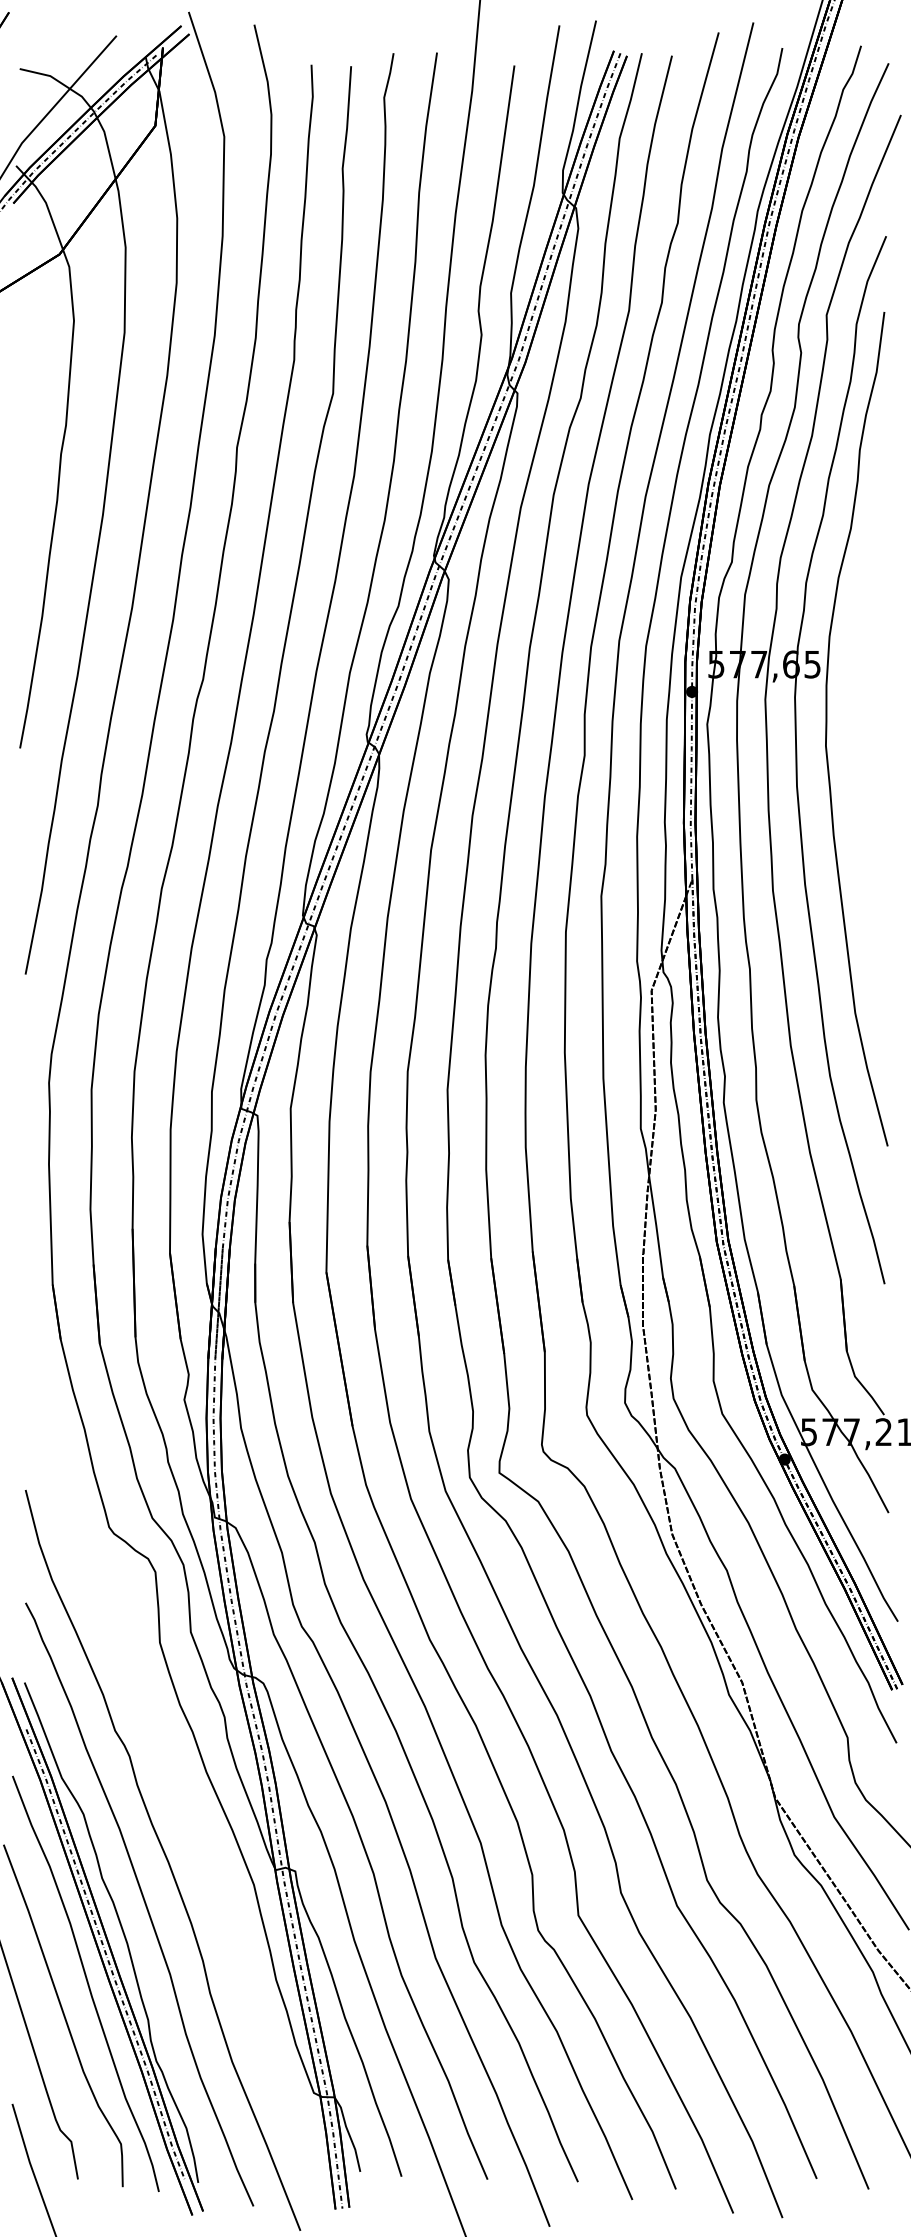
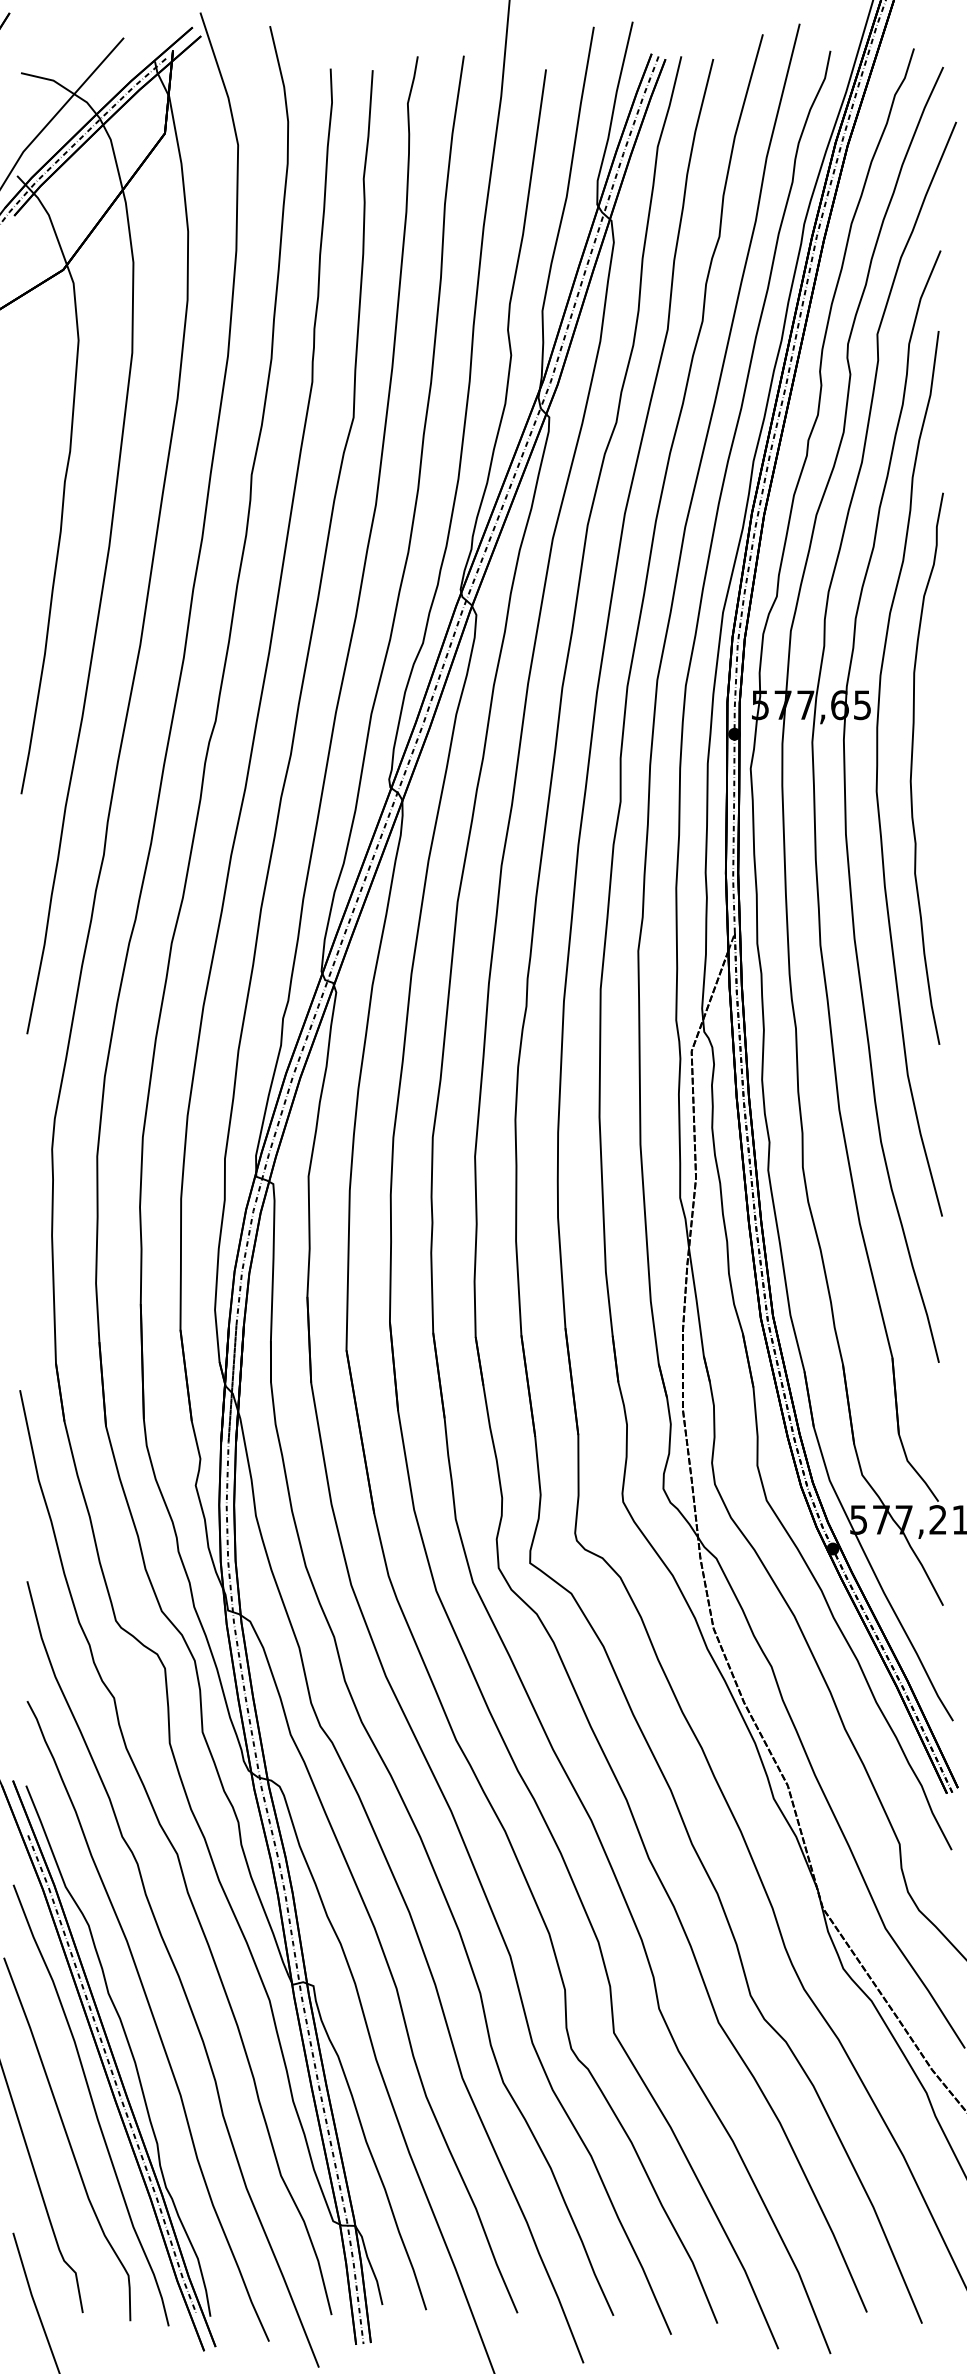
curve: (859, 724) -> (912, 768), added
curve: (165, 1745) -> (175, 1852), added

